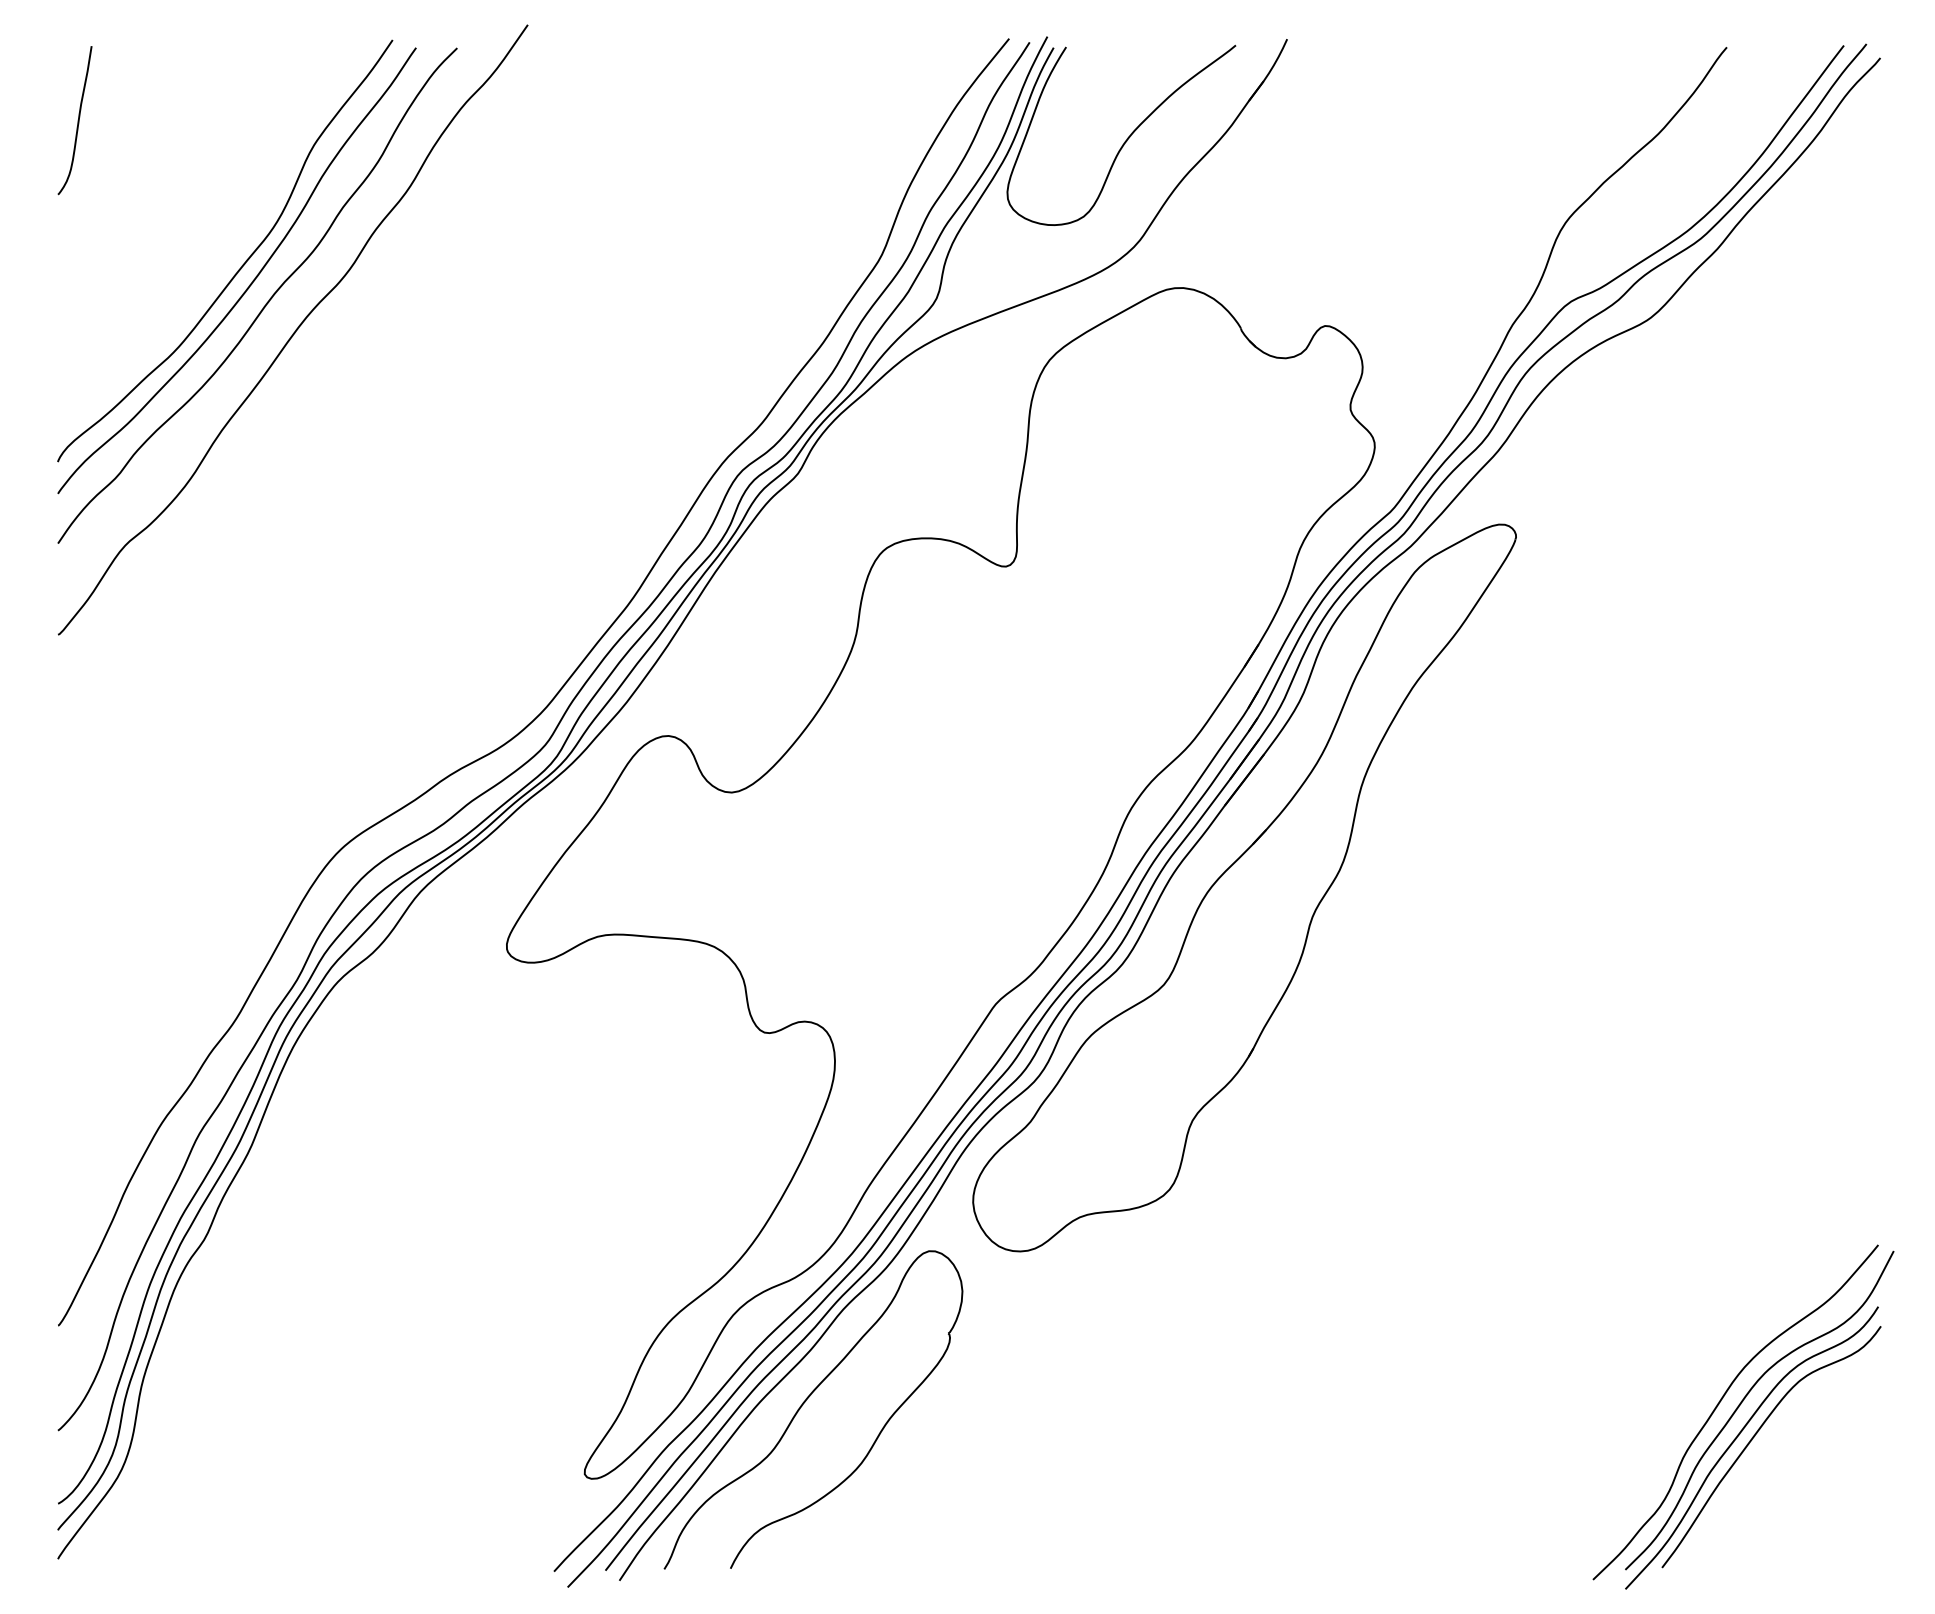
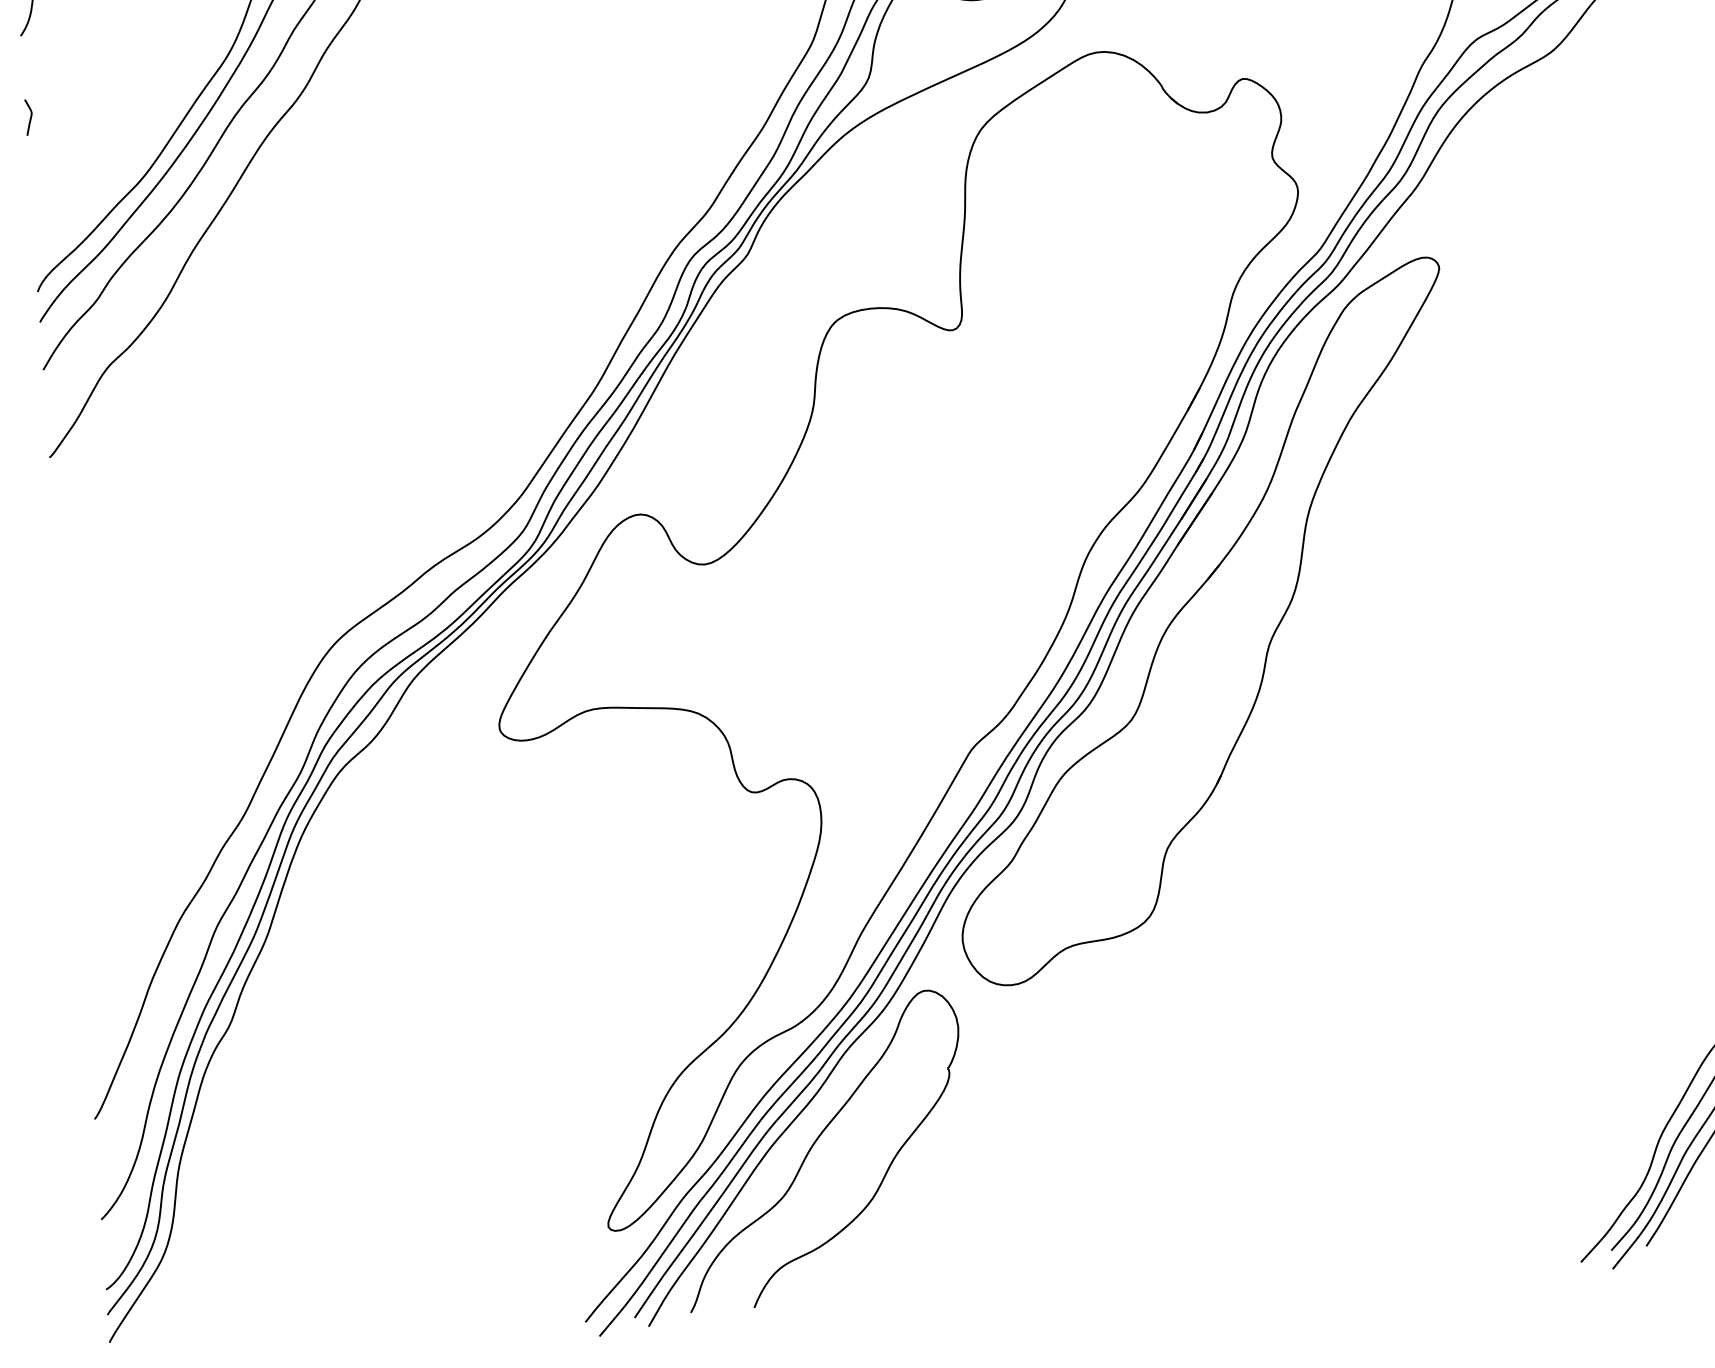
curve: (62, 279) -> (30, 116), added

